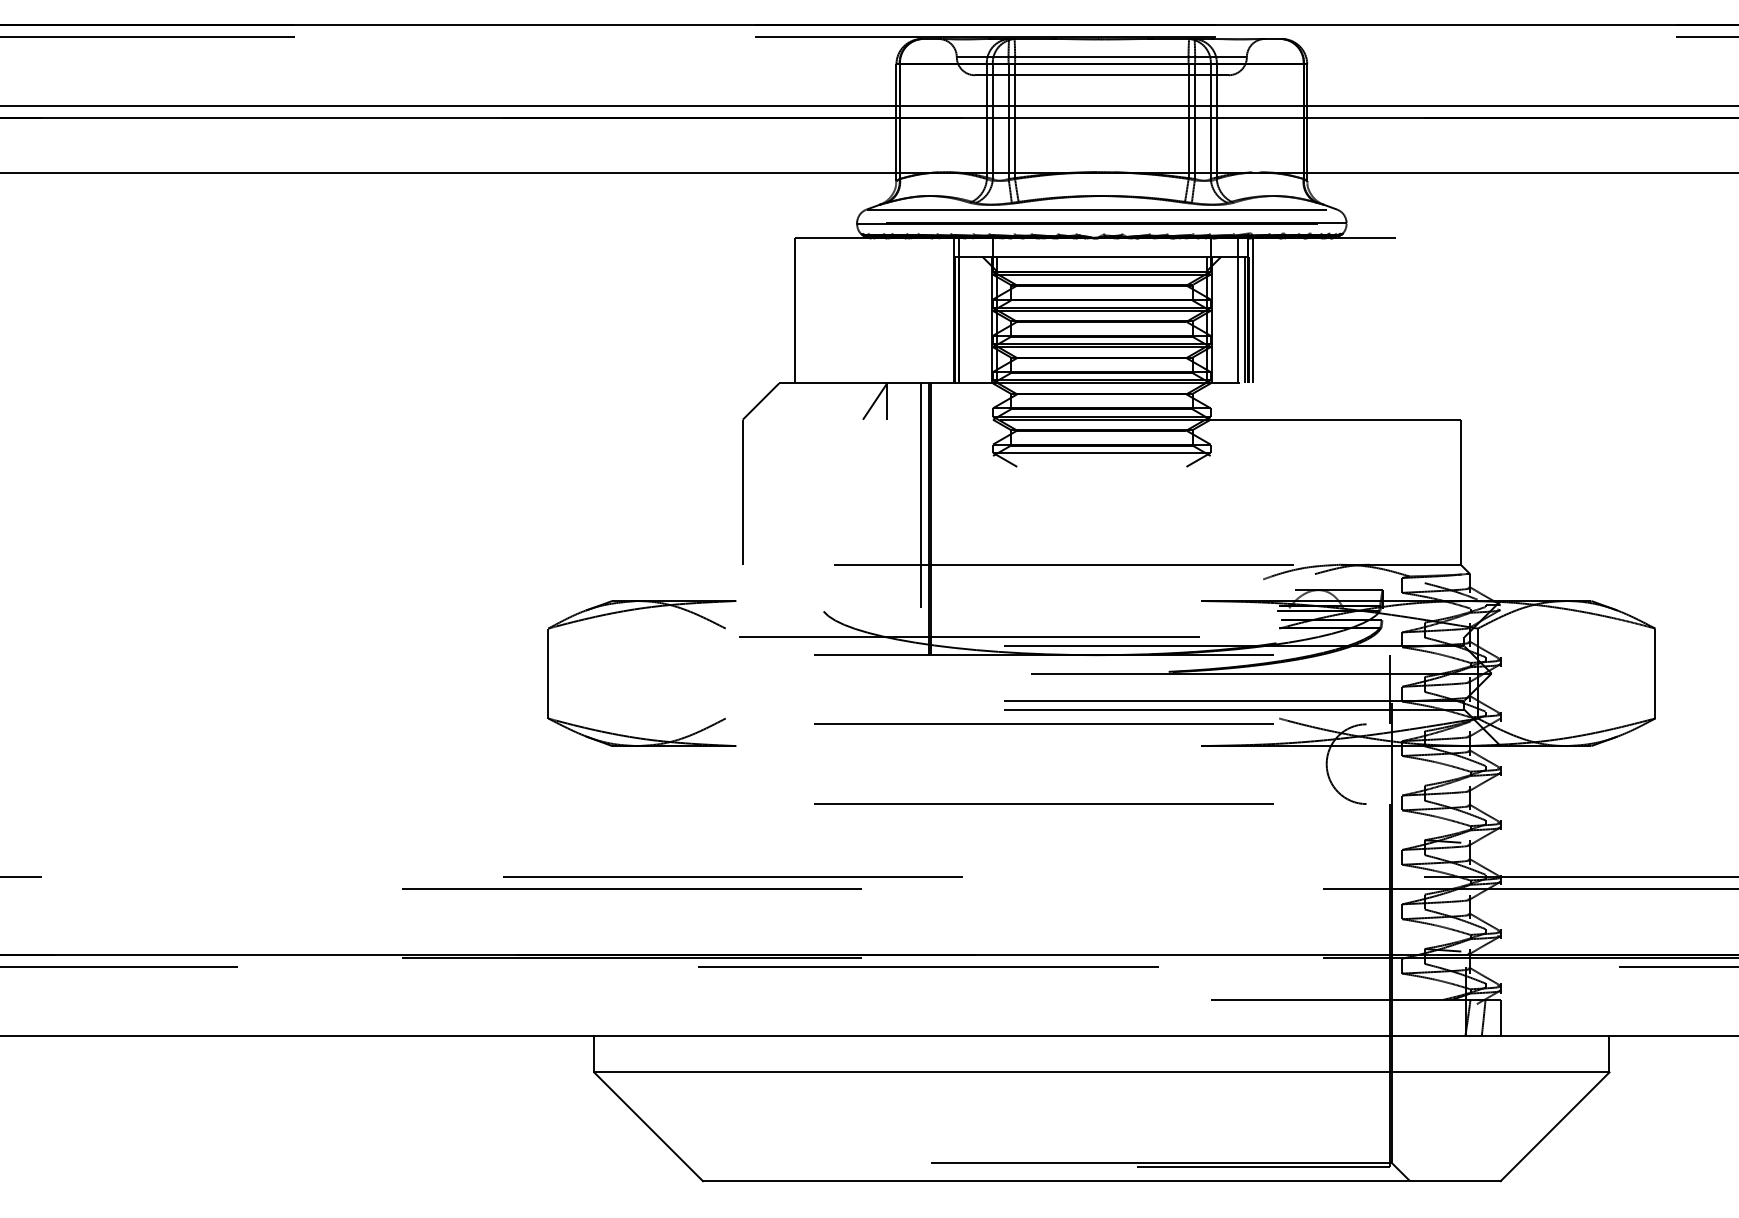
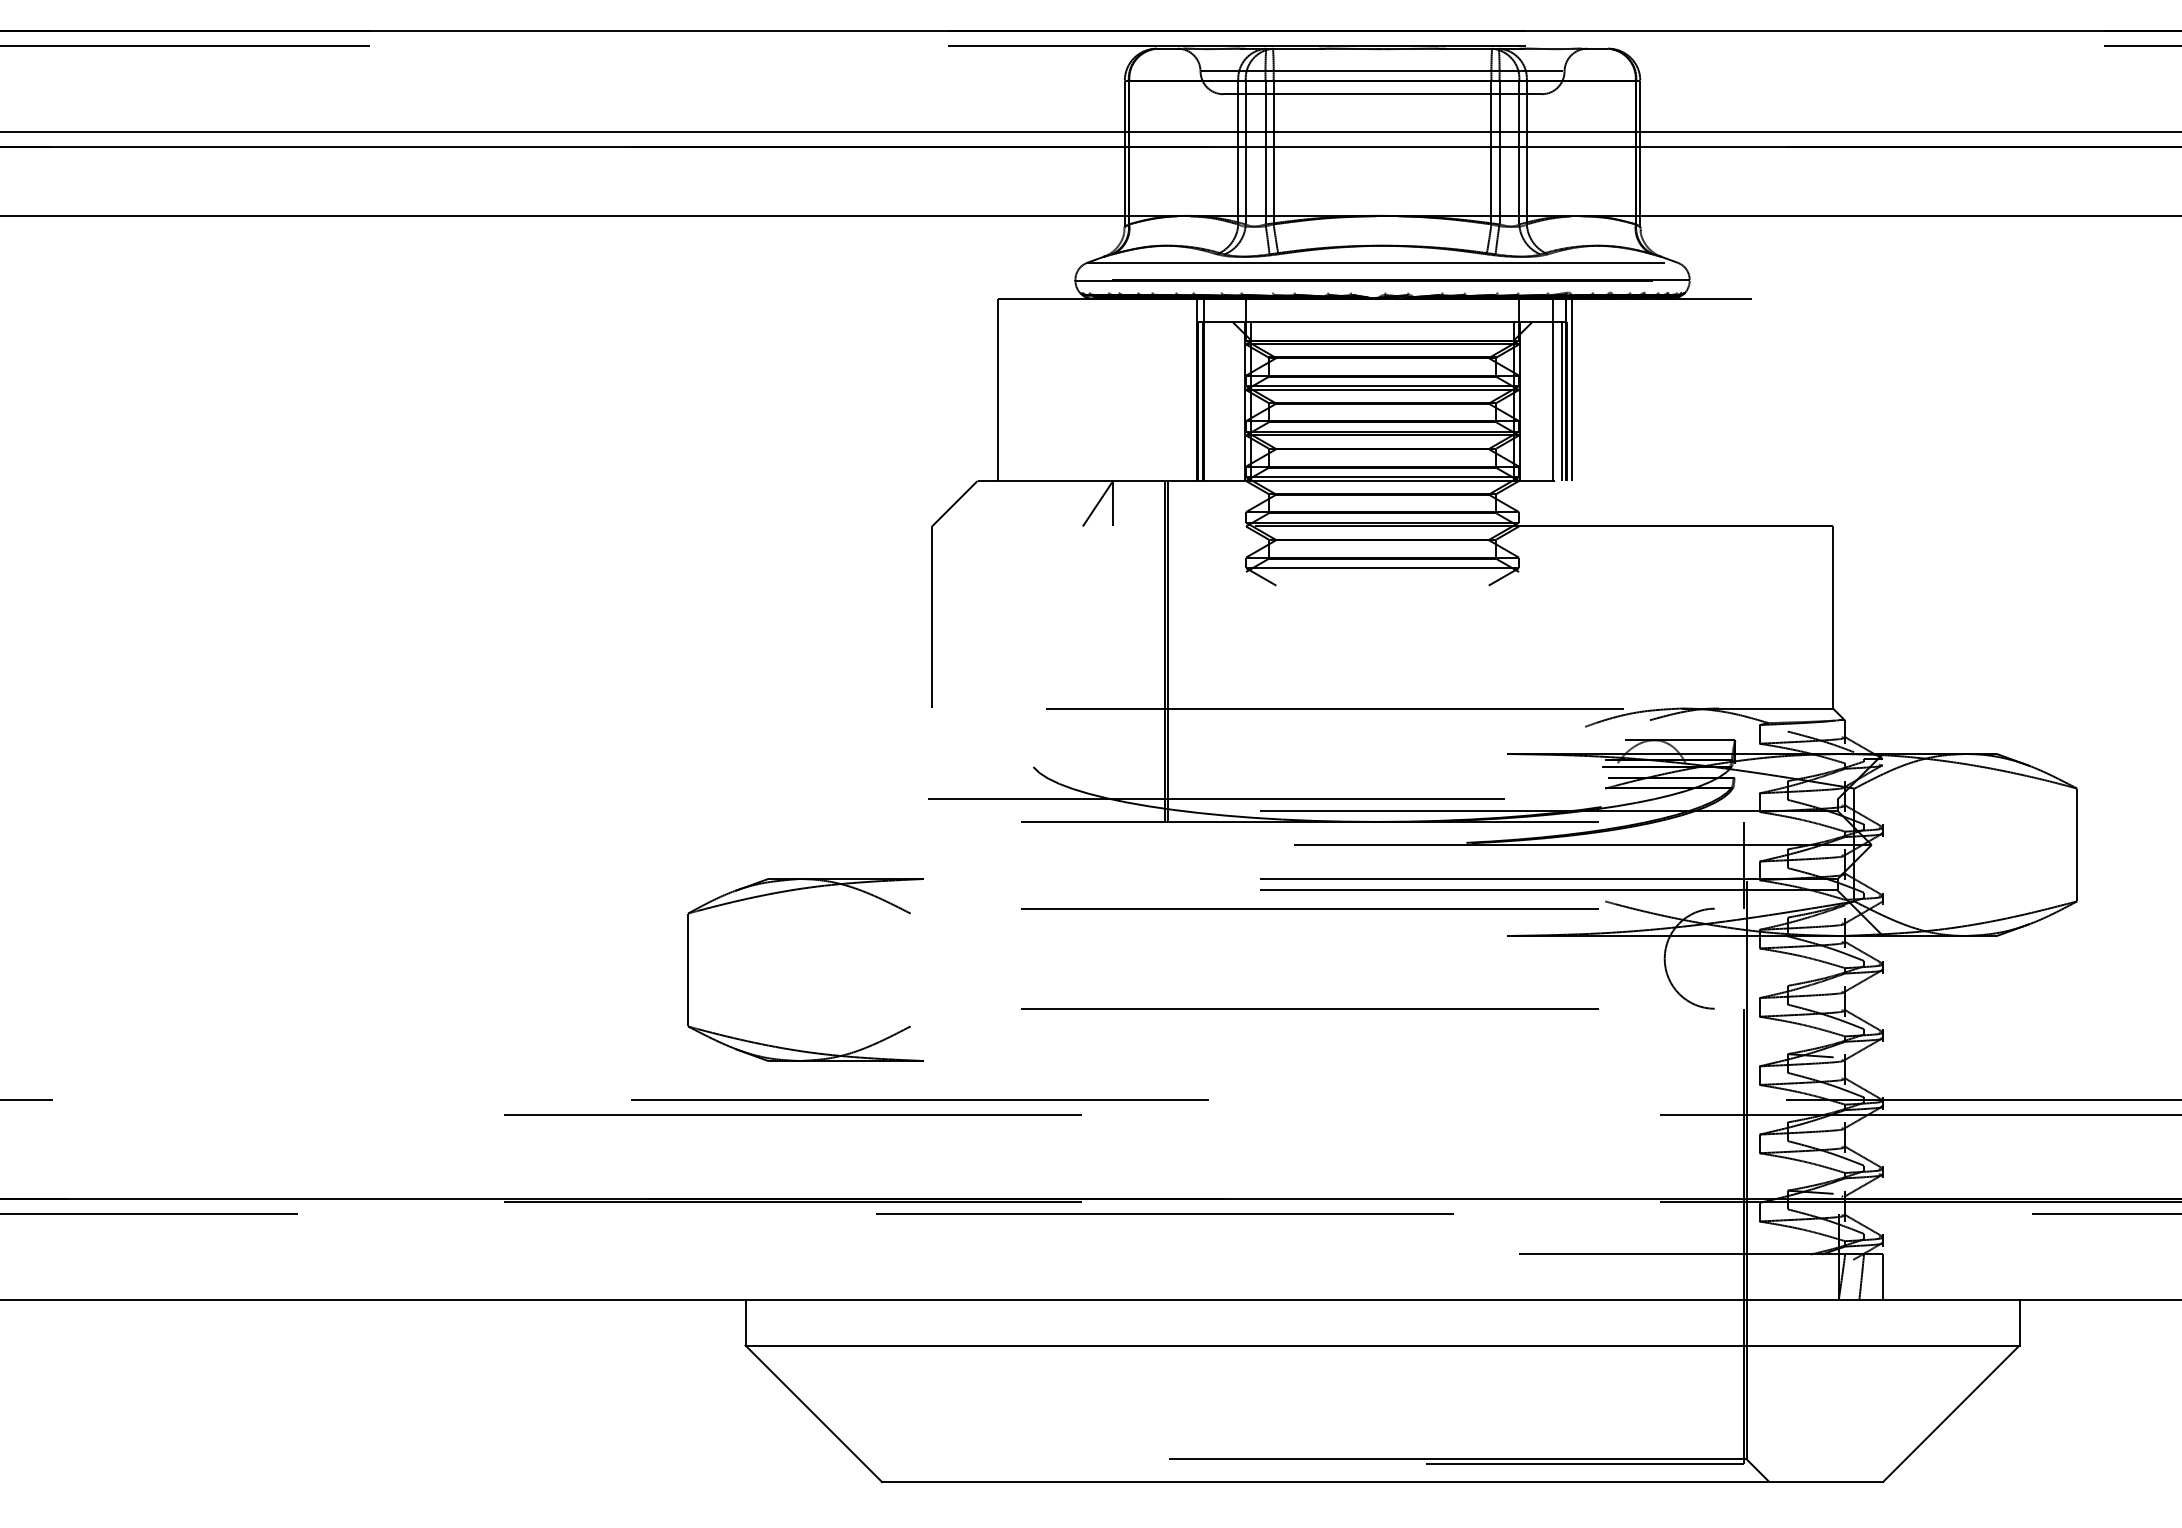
line: (920, 495) -> (1155, 621), removed
part: (630, 610) -> (791, 891), moved

